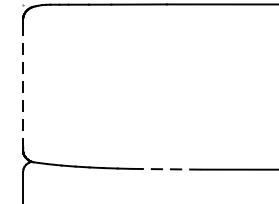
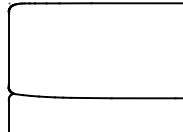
line: (22, 84) -> (8, 49), dashed -> solid
line: (166, 169) -> (91, 98), dashed -> solid

